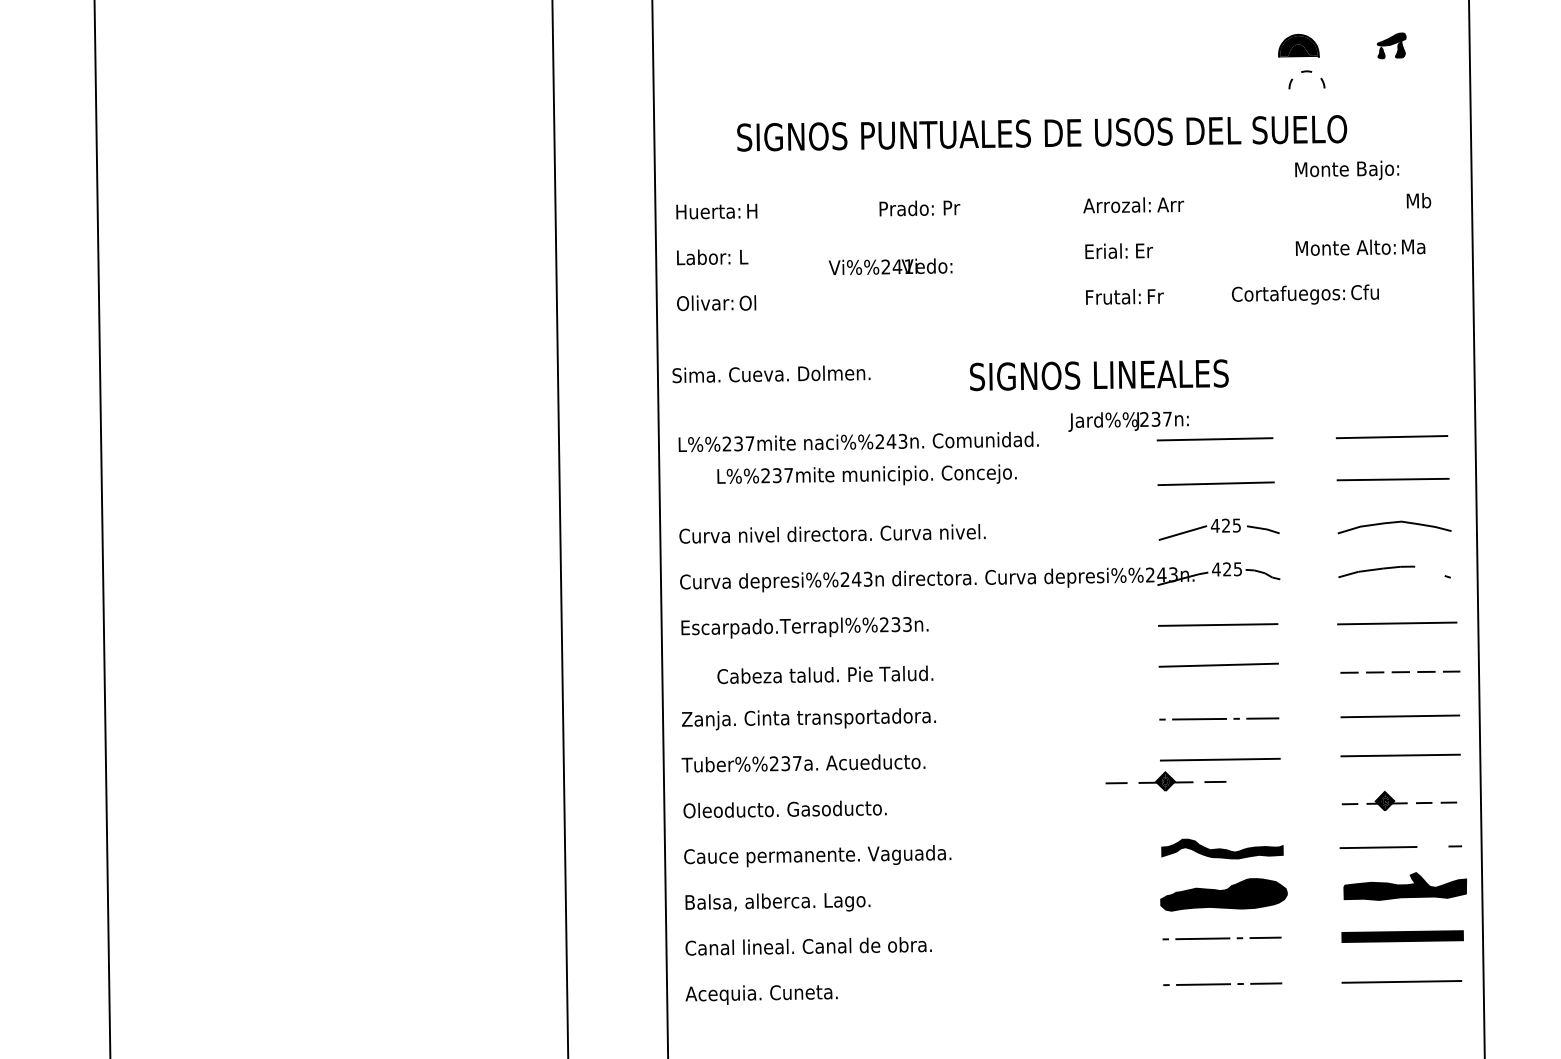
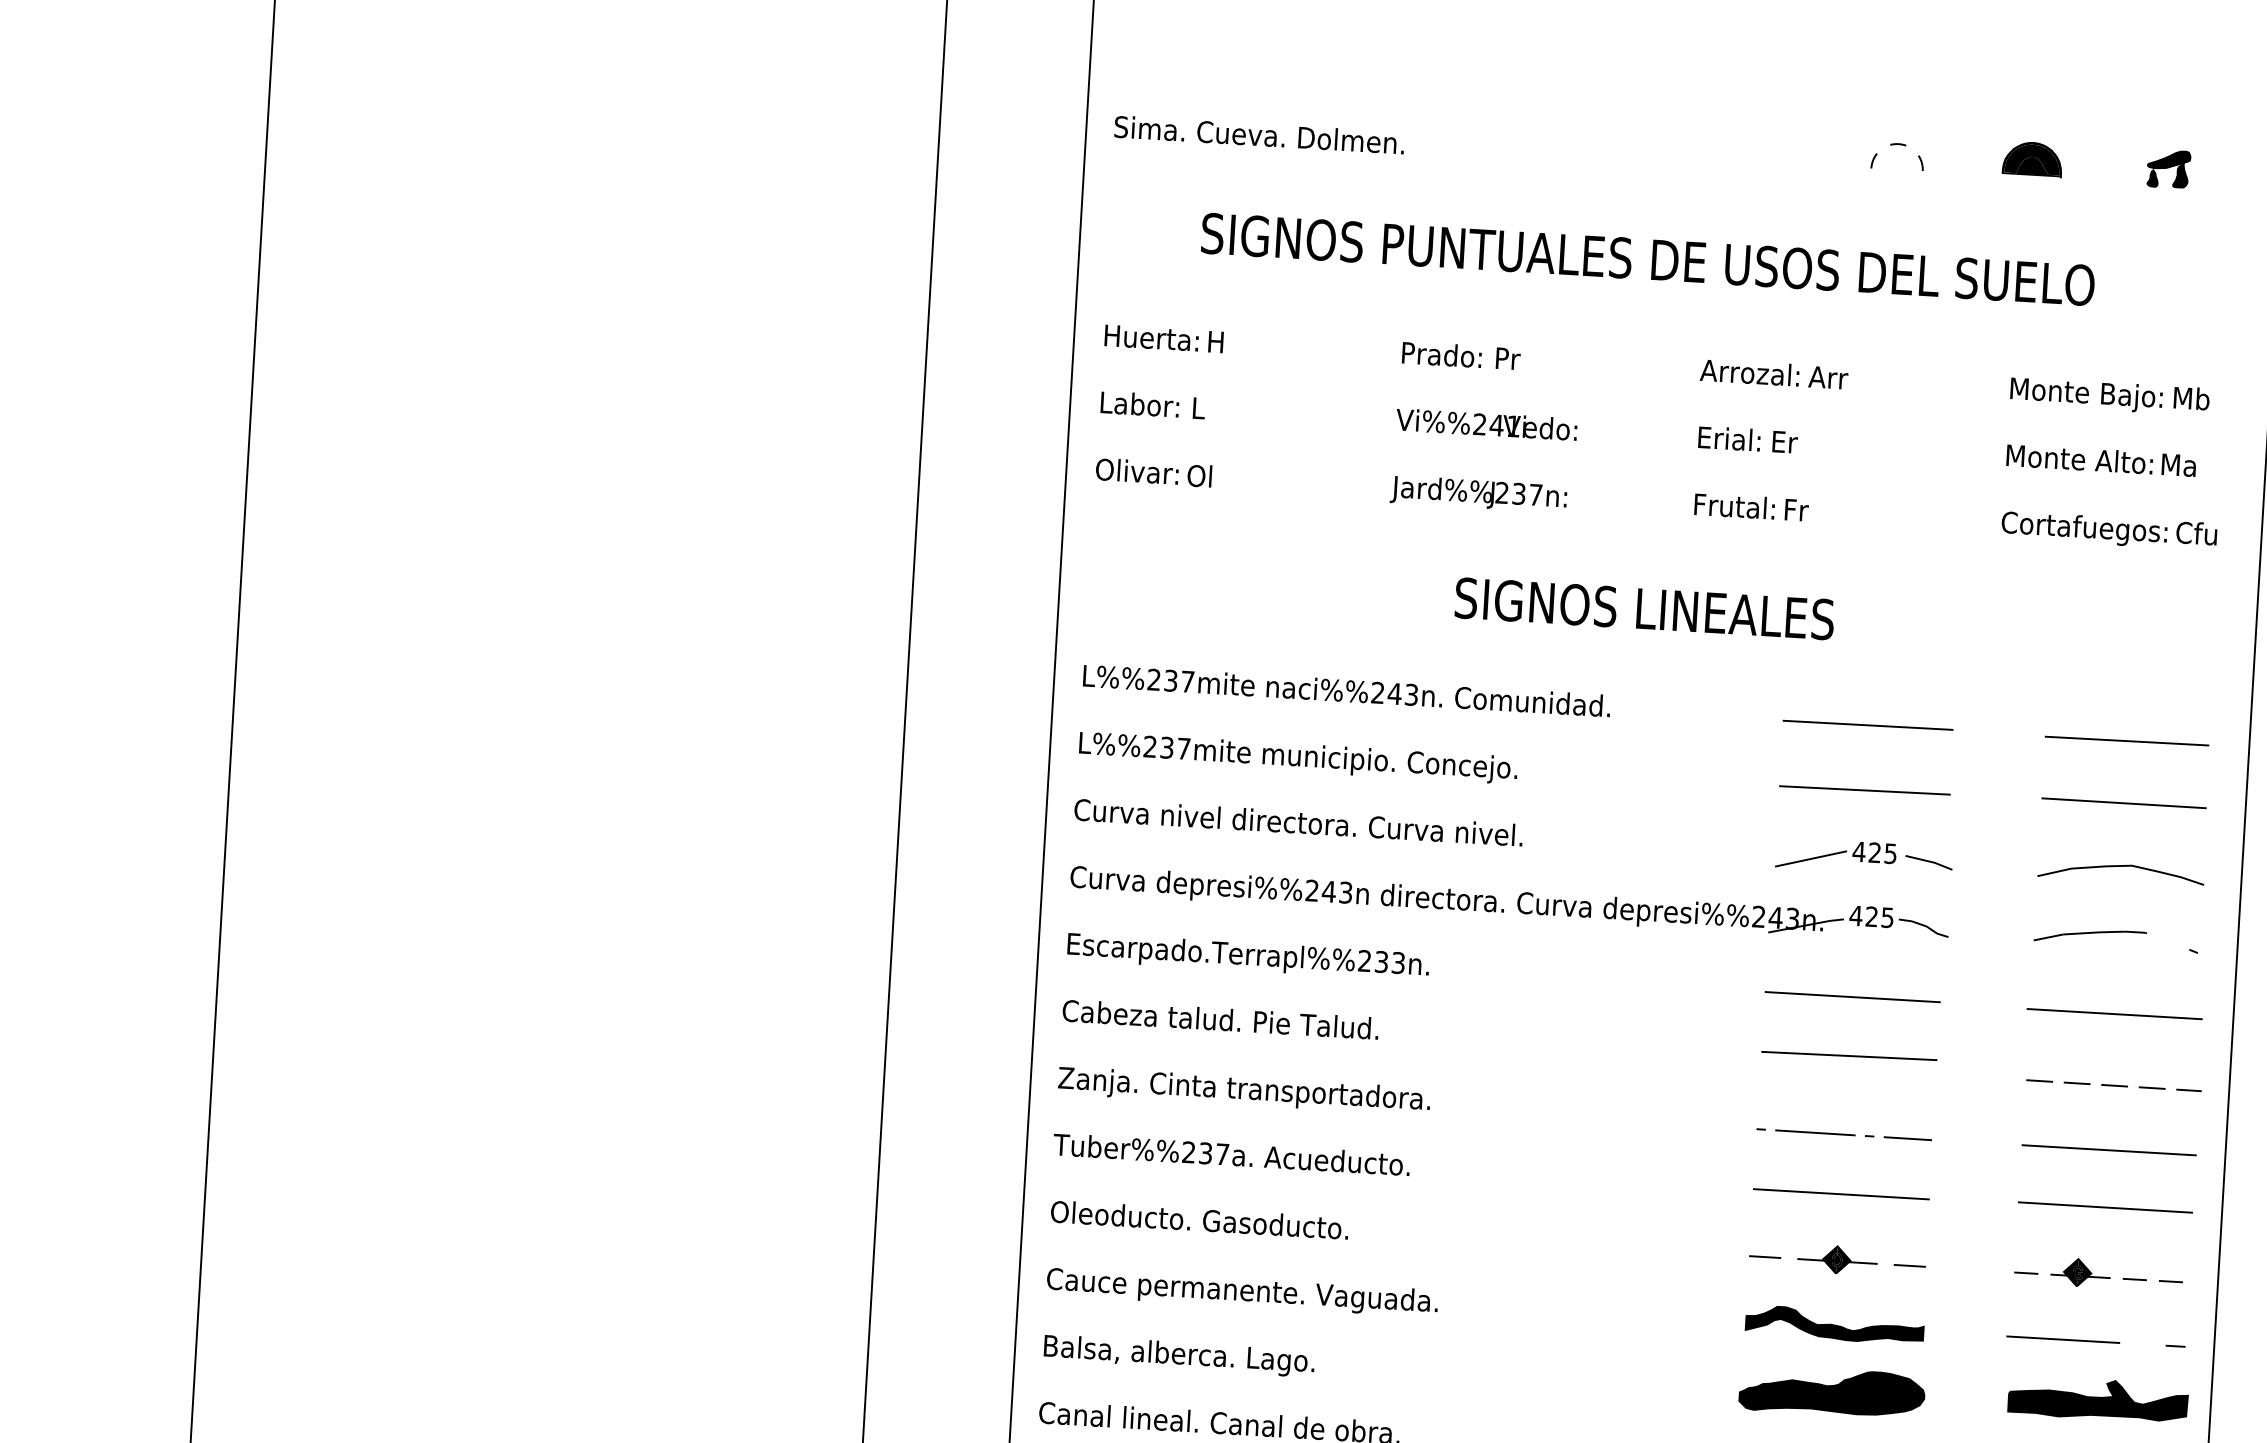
part: (1306, 72) -> (1898, 145), moved
text: (1347, 169) -> (2087, 393), moved
text: (890, 266) -> (1486, 424), moved
text: (1305, 294) -> (2109, 530), moved
text: (771, 374) -> (1259, 135), moved
text: (1099, 375) -> (1645, 609), moved
text: (1128, 421) -> (1478, 494), moved
text: (866, 474) -> (1297, 755), moved
text: (825, 674) -> (1221, 1019), moved
part: (1165, 781) -> (1836, 1259), moved

